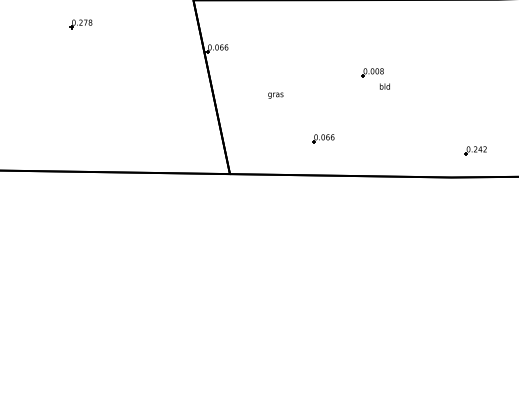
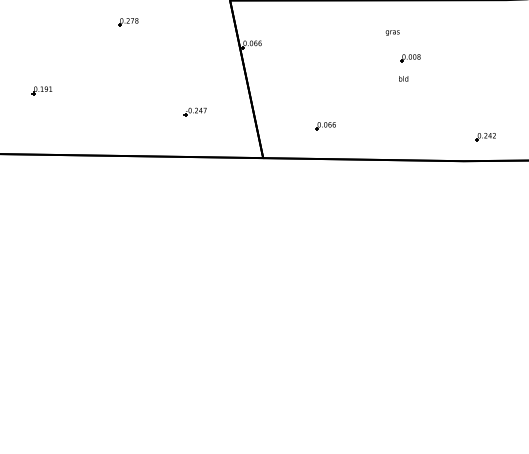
part: (372, 72) -> (410, 58), moved
text: (275, 95) -> (392, 32), moved
part: (154, 122) -> (194, 111), added
part: (322, 139) -> (325, 126), moved

